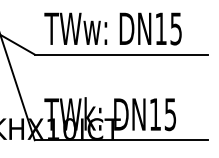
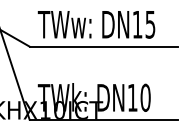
text: (170, 114) -> (145, 97), DN15 -> DN10

